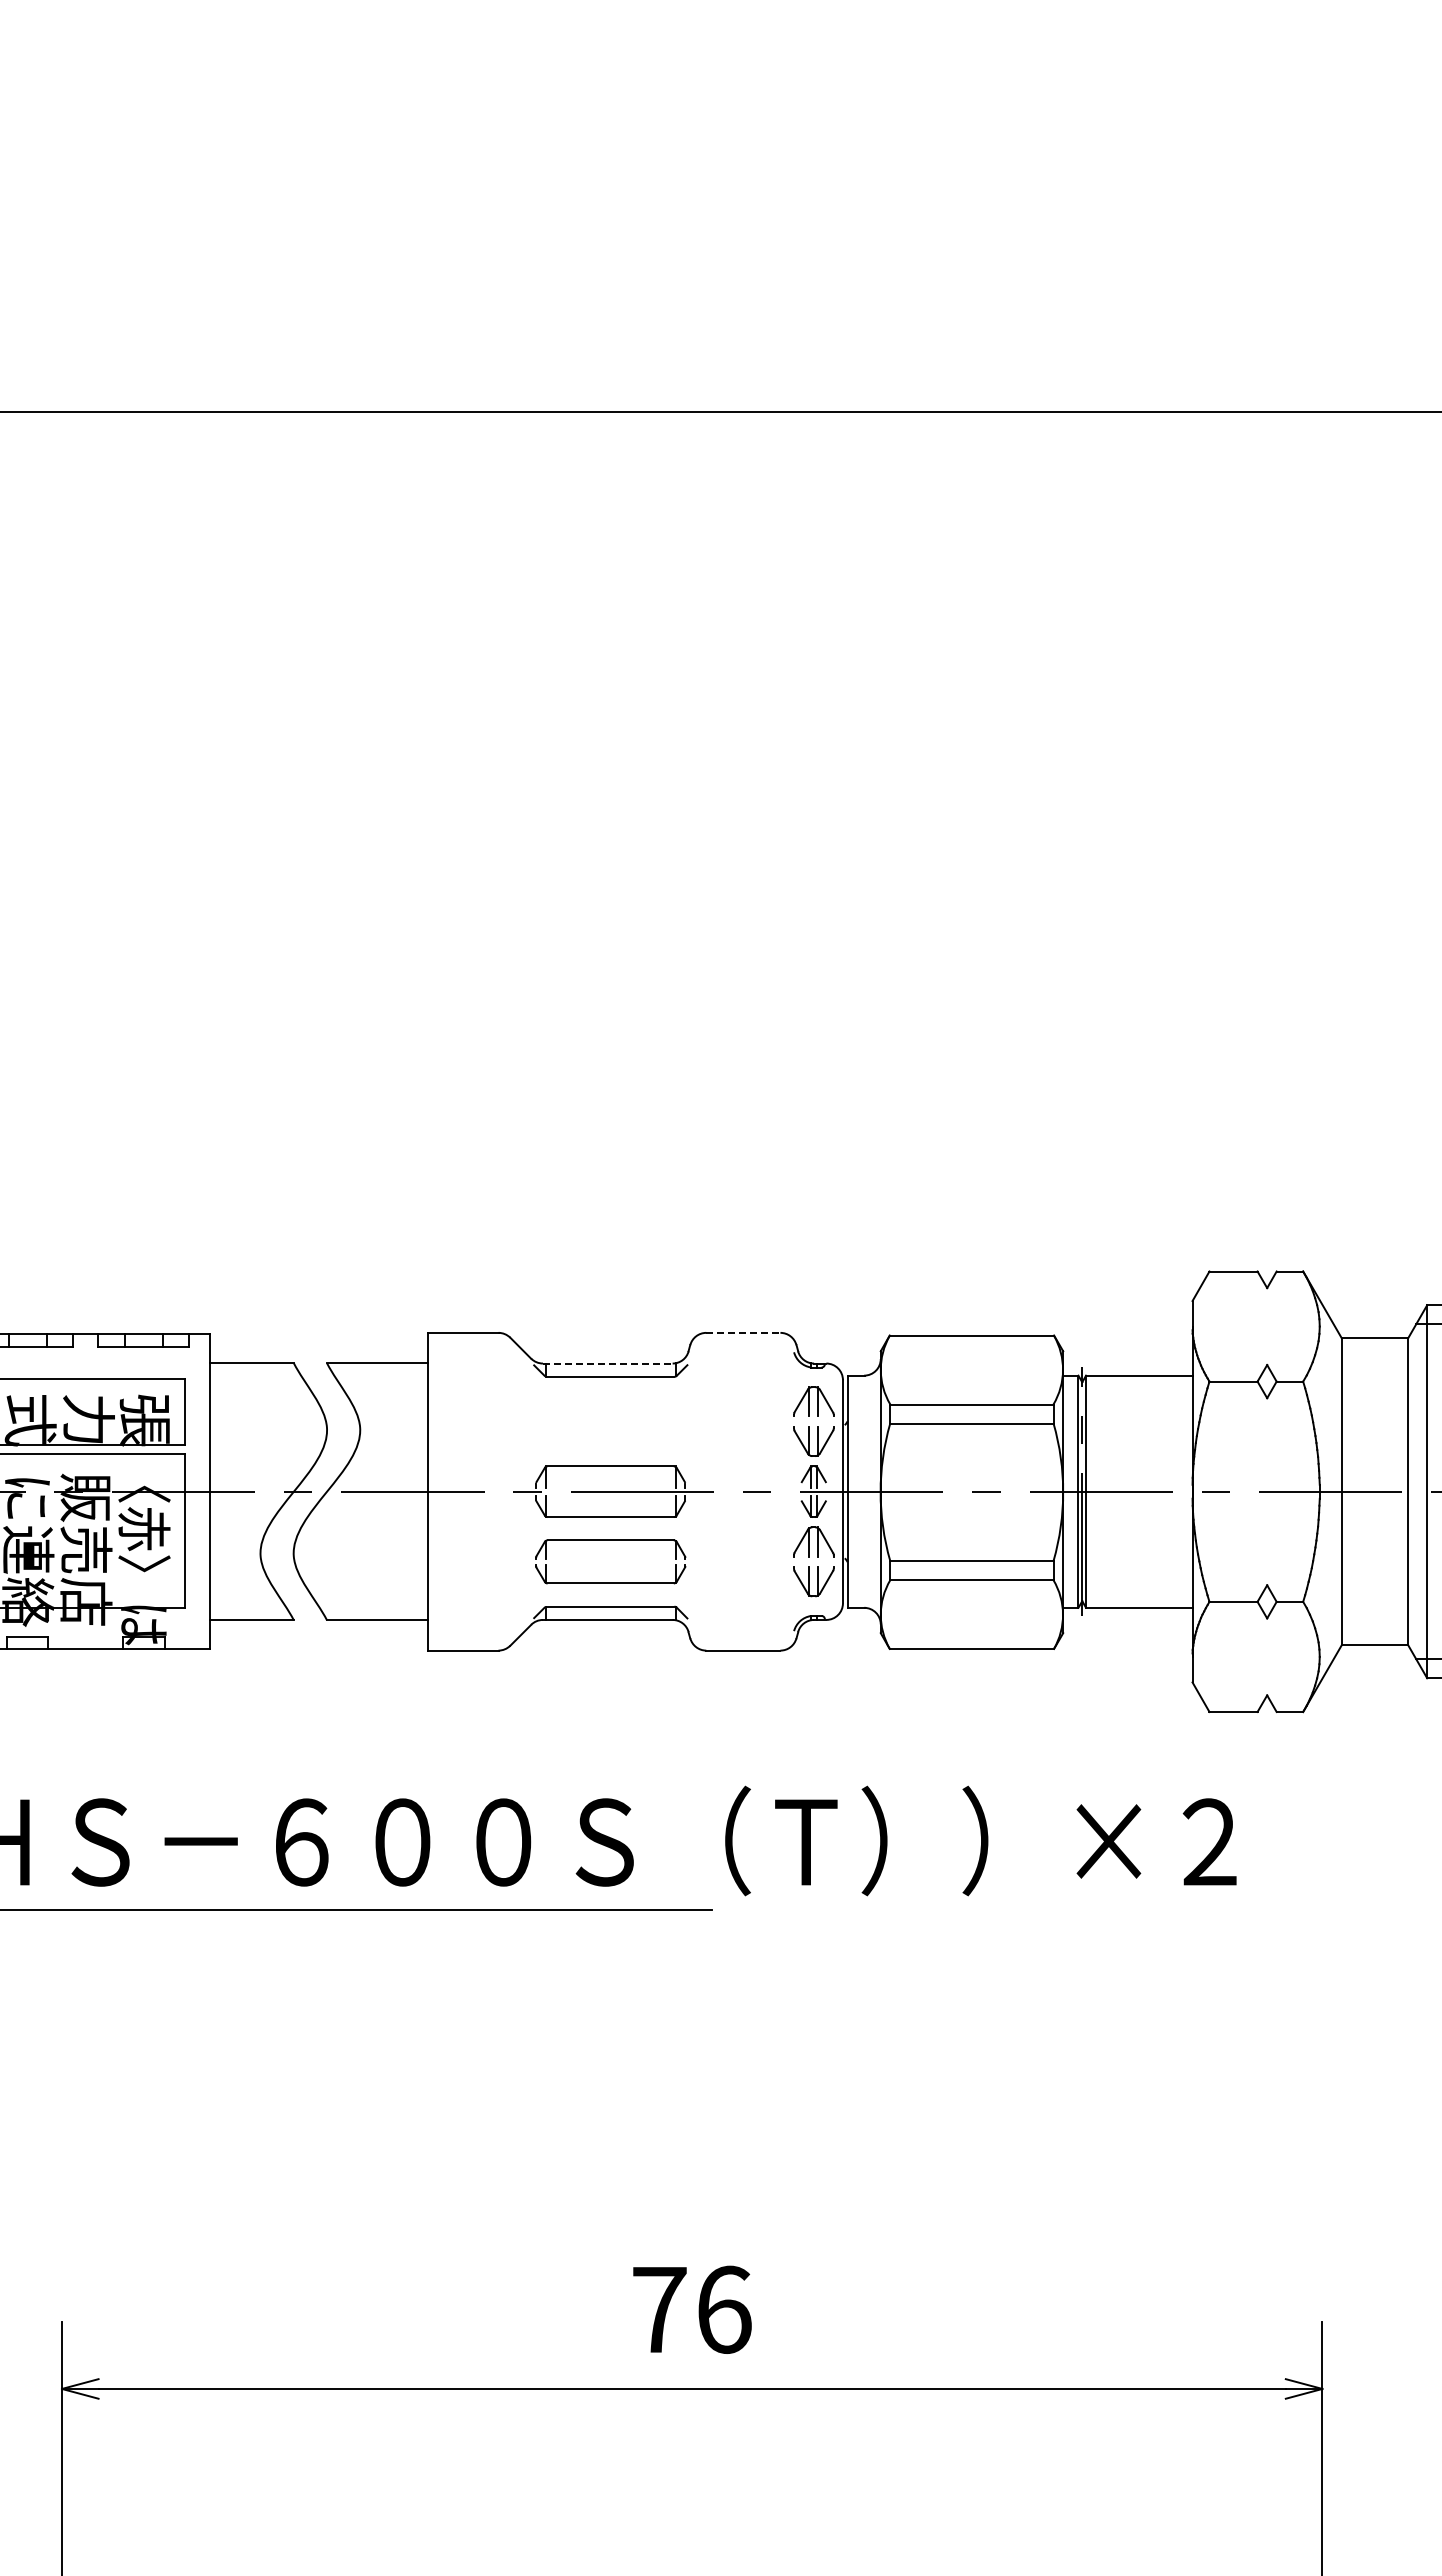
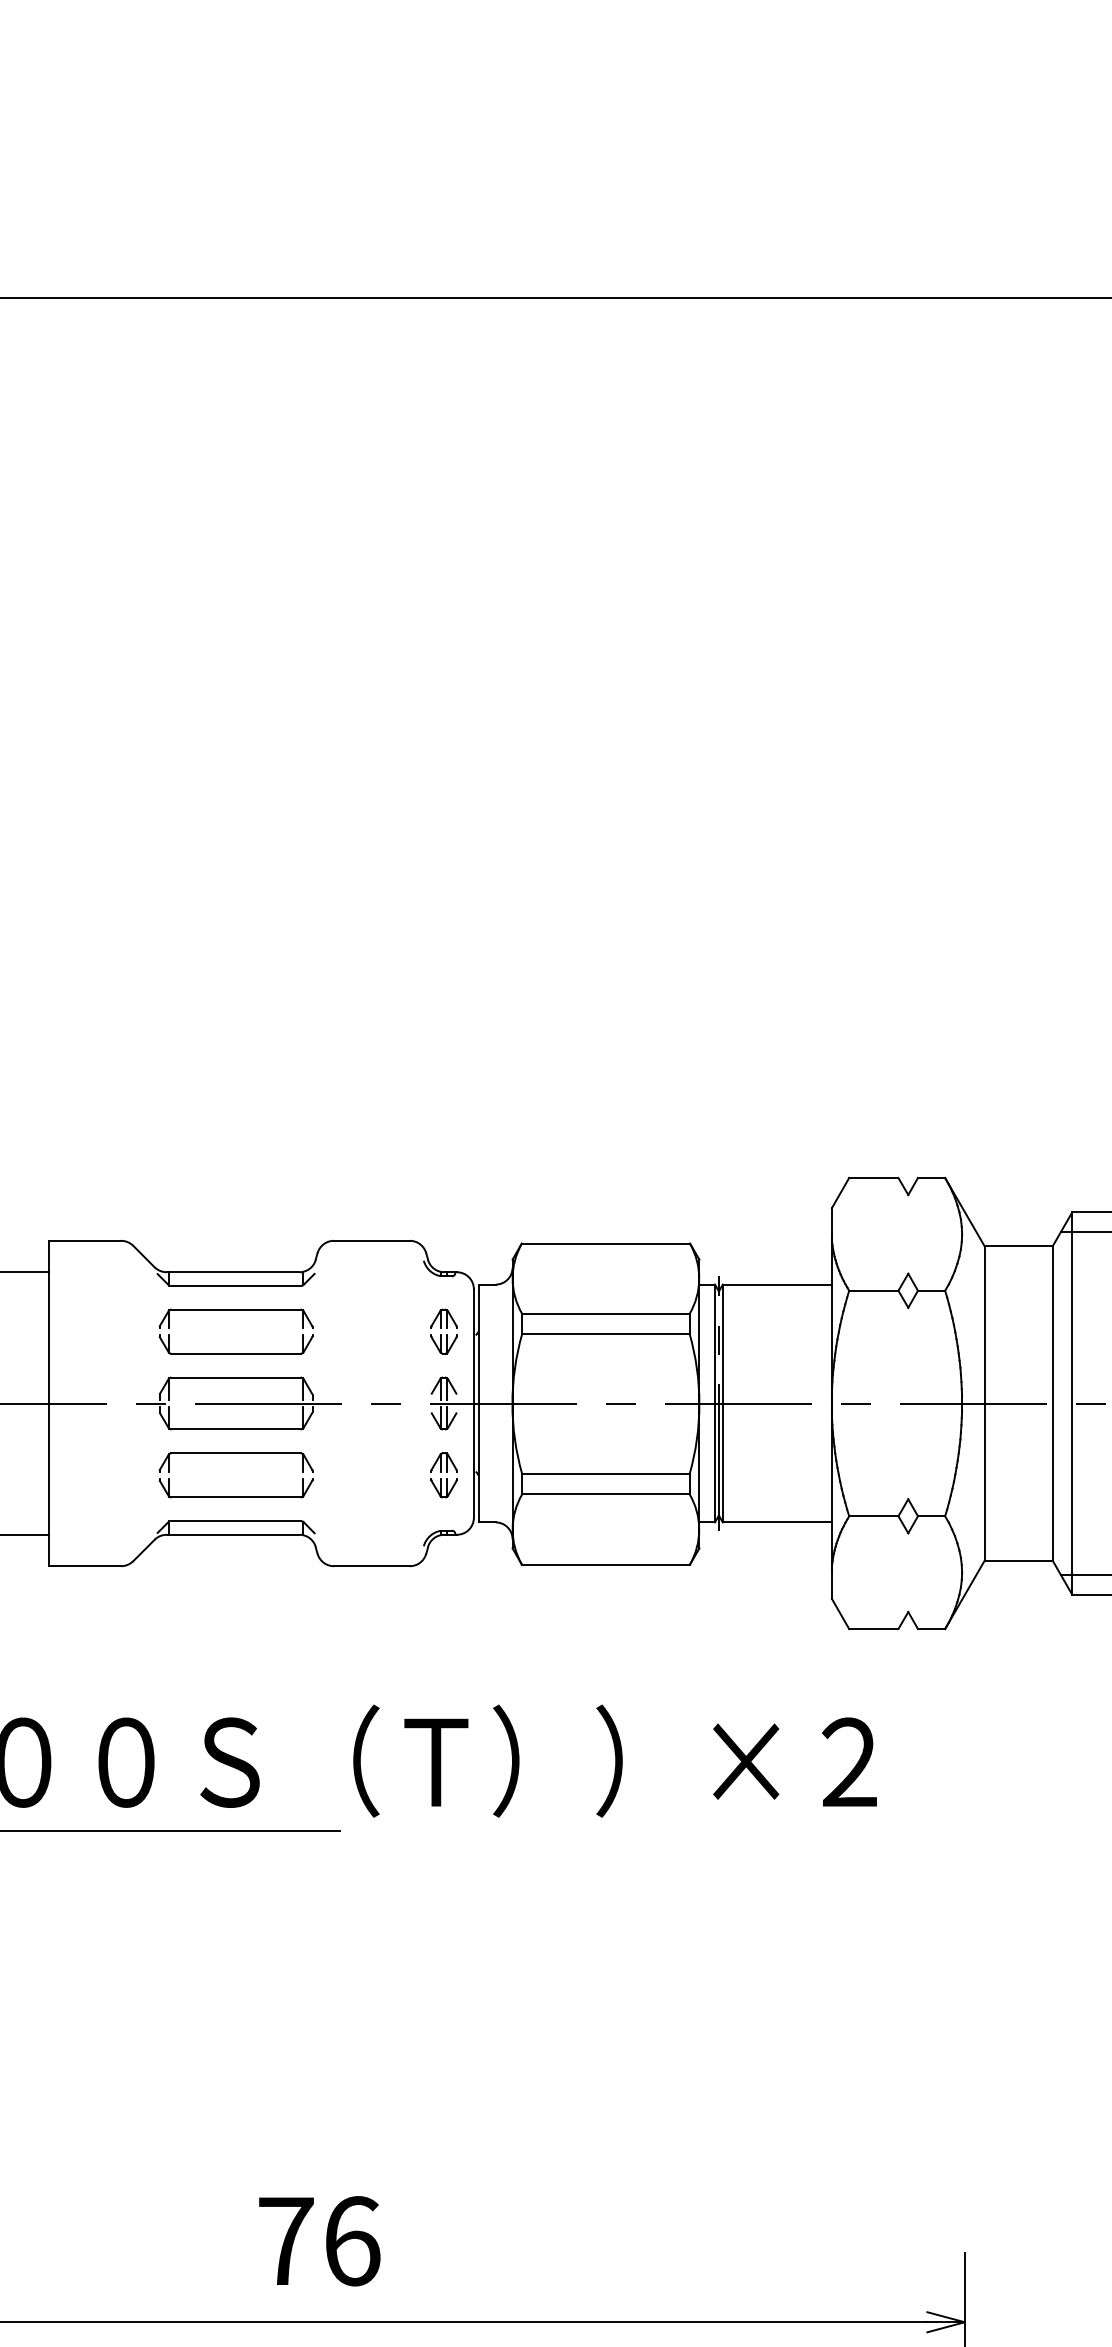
line: (743, 1332) -> (372, 1240), dashed -> solid
line: (607, 1363) -> (232, 1272), dashed -> solid
part: (610, 1400) -> (235, 1310), added
part: (813, 1421) -> (443, 1331), size x0.62
part: (813, 1561) -> (443, 1474), size x0.62

